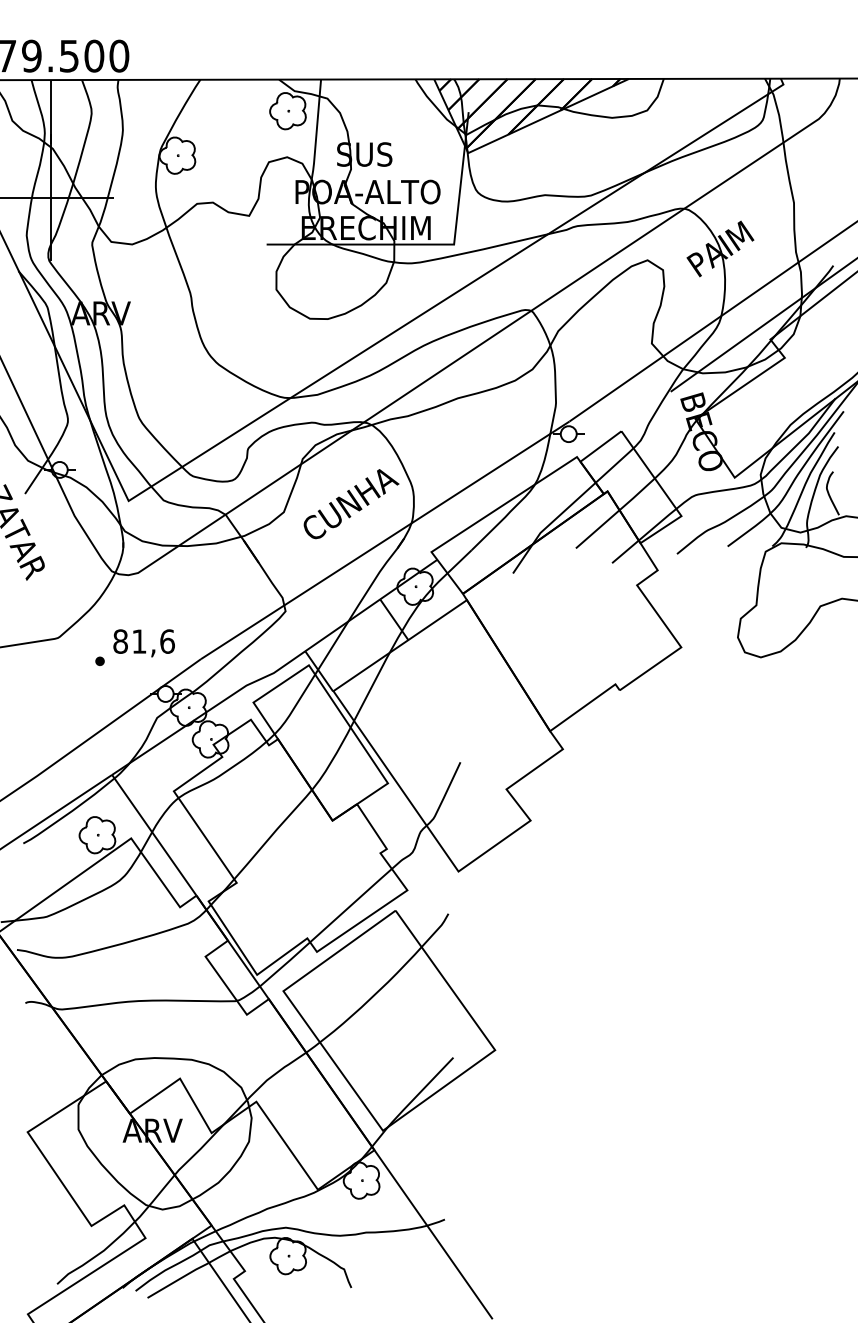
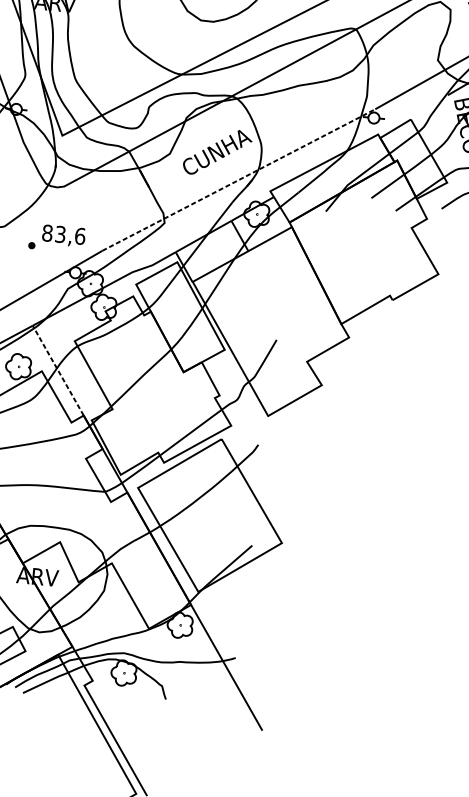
line: (385, 540) -> (239, 180), solid -> dashed
text: (139, 641) -> (60, 234), 81,6 -> 83,6
line: (154, 835) -> (58, 370), solid -> dashed

